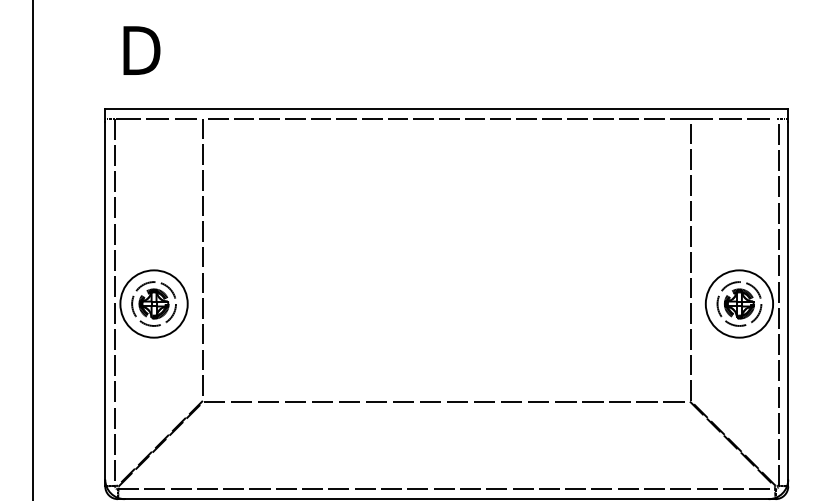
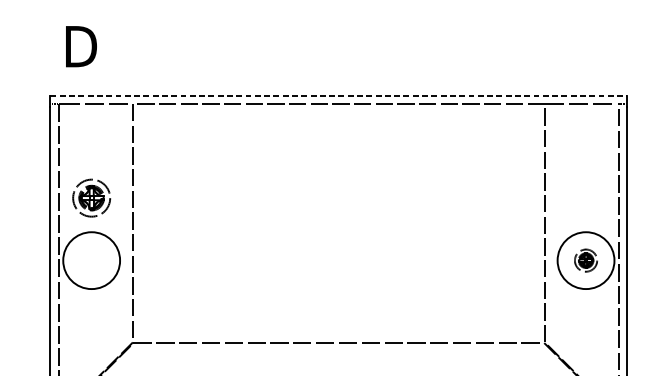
line: (447, 108) -> (339, 95), solid -> dashed
part: (153, 303) -> (91, 197), moved
part: (739, 303) -> (586, 260), size x0.6

